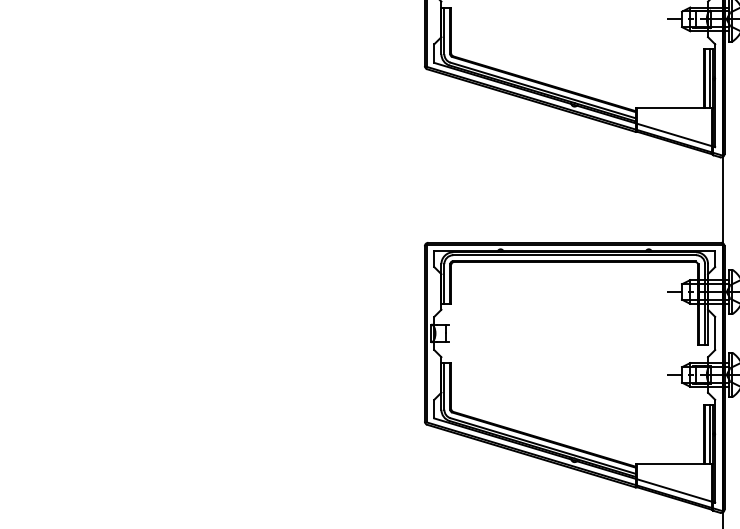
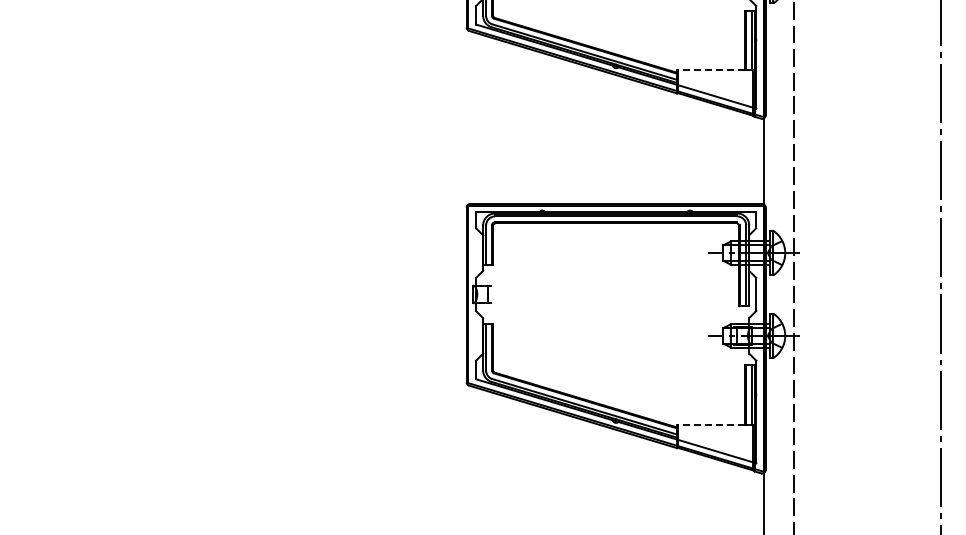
line: (669, 107) -> (710, 69), solid -> dashed
line: (669, 463) -> (710, 424), solid -> dashed

